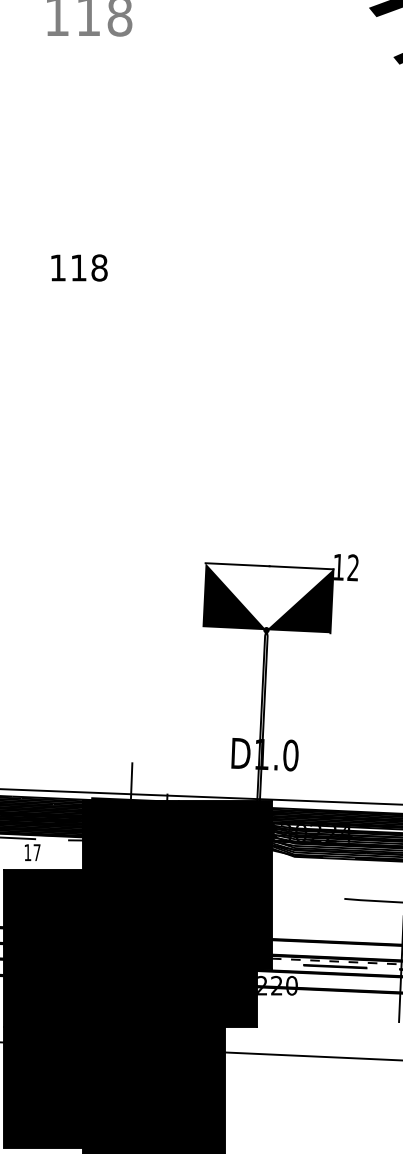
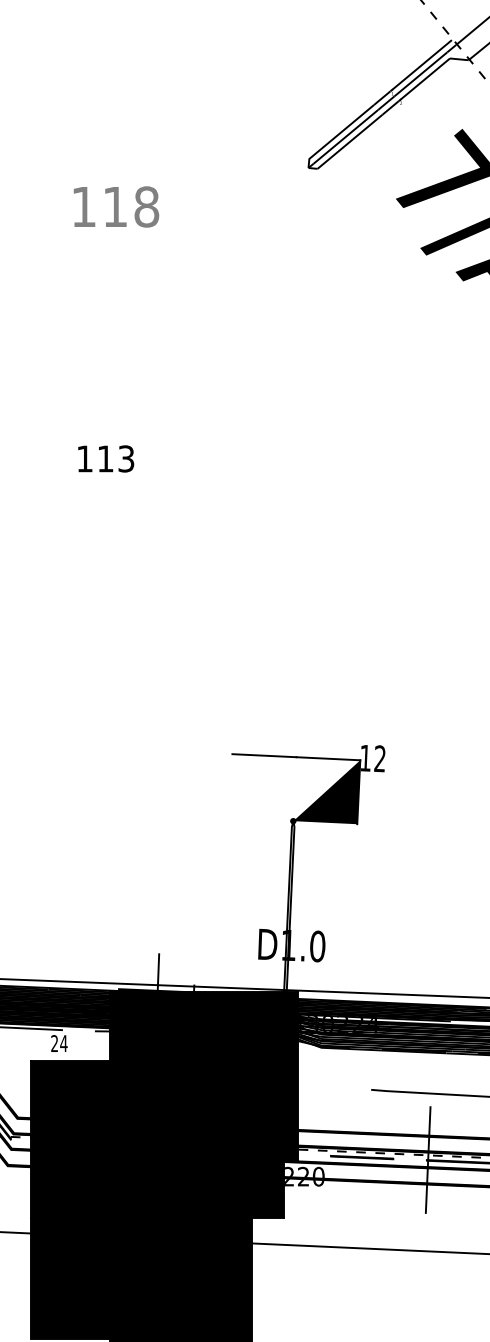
text: (99, 267) -> (126, 458), 118 -> 113
fill: (234, 596) -> (261, 787), removed
text: (32, 852) -> (59, 1043), 17 -> 24

